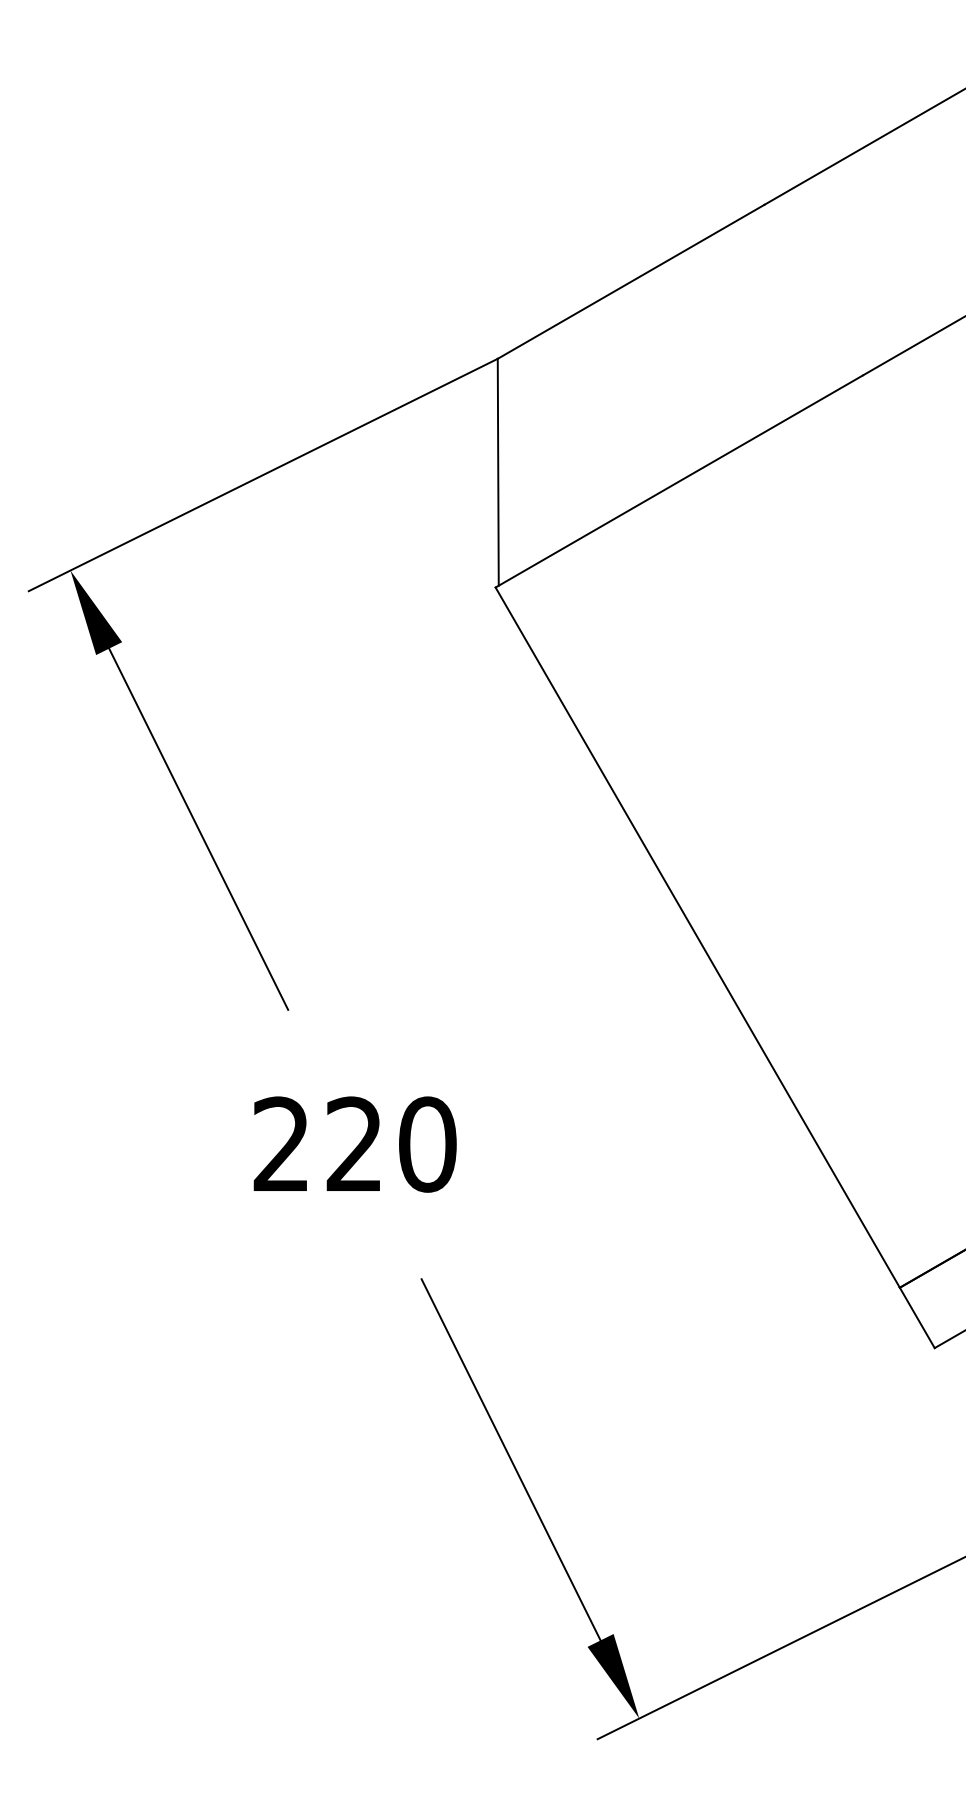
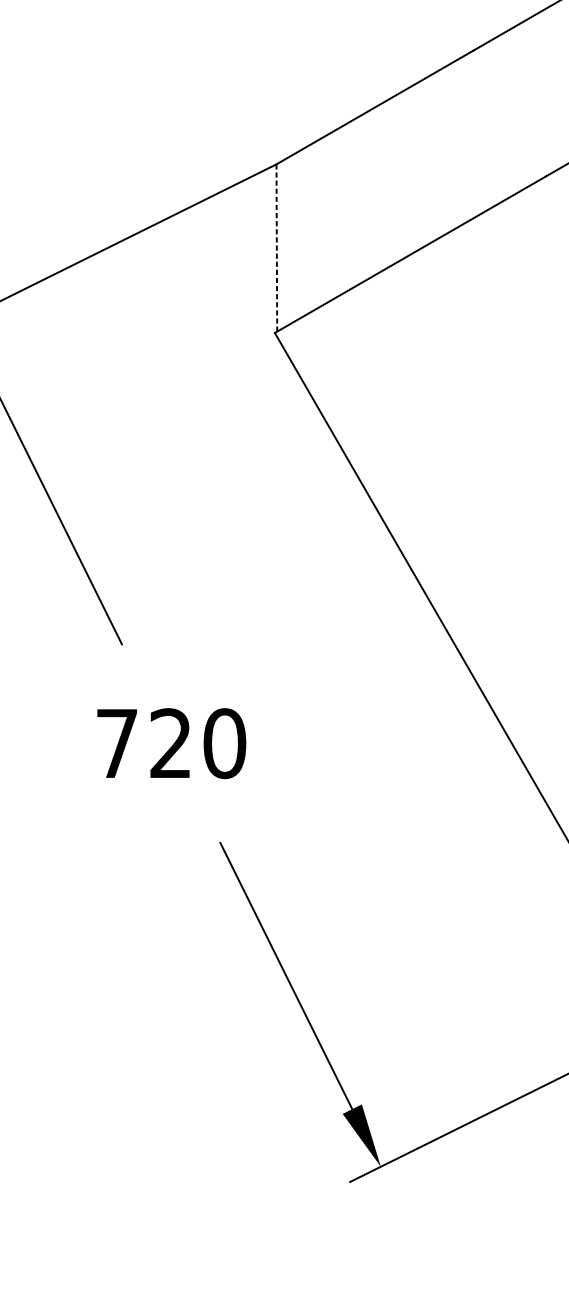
line: (498, 472) -> (277, 248), solid -> dashed
text: (280, 1143) -> (116, 742), 220 -> 720

